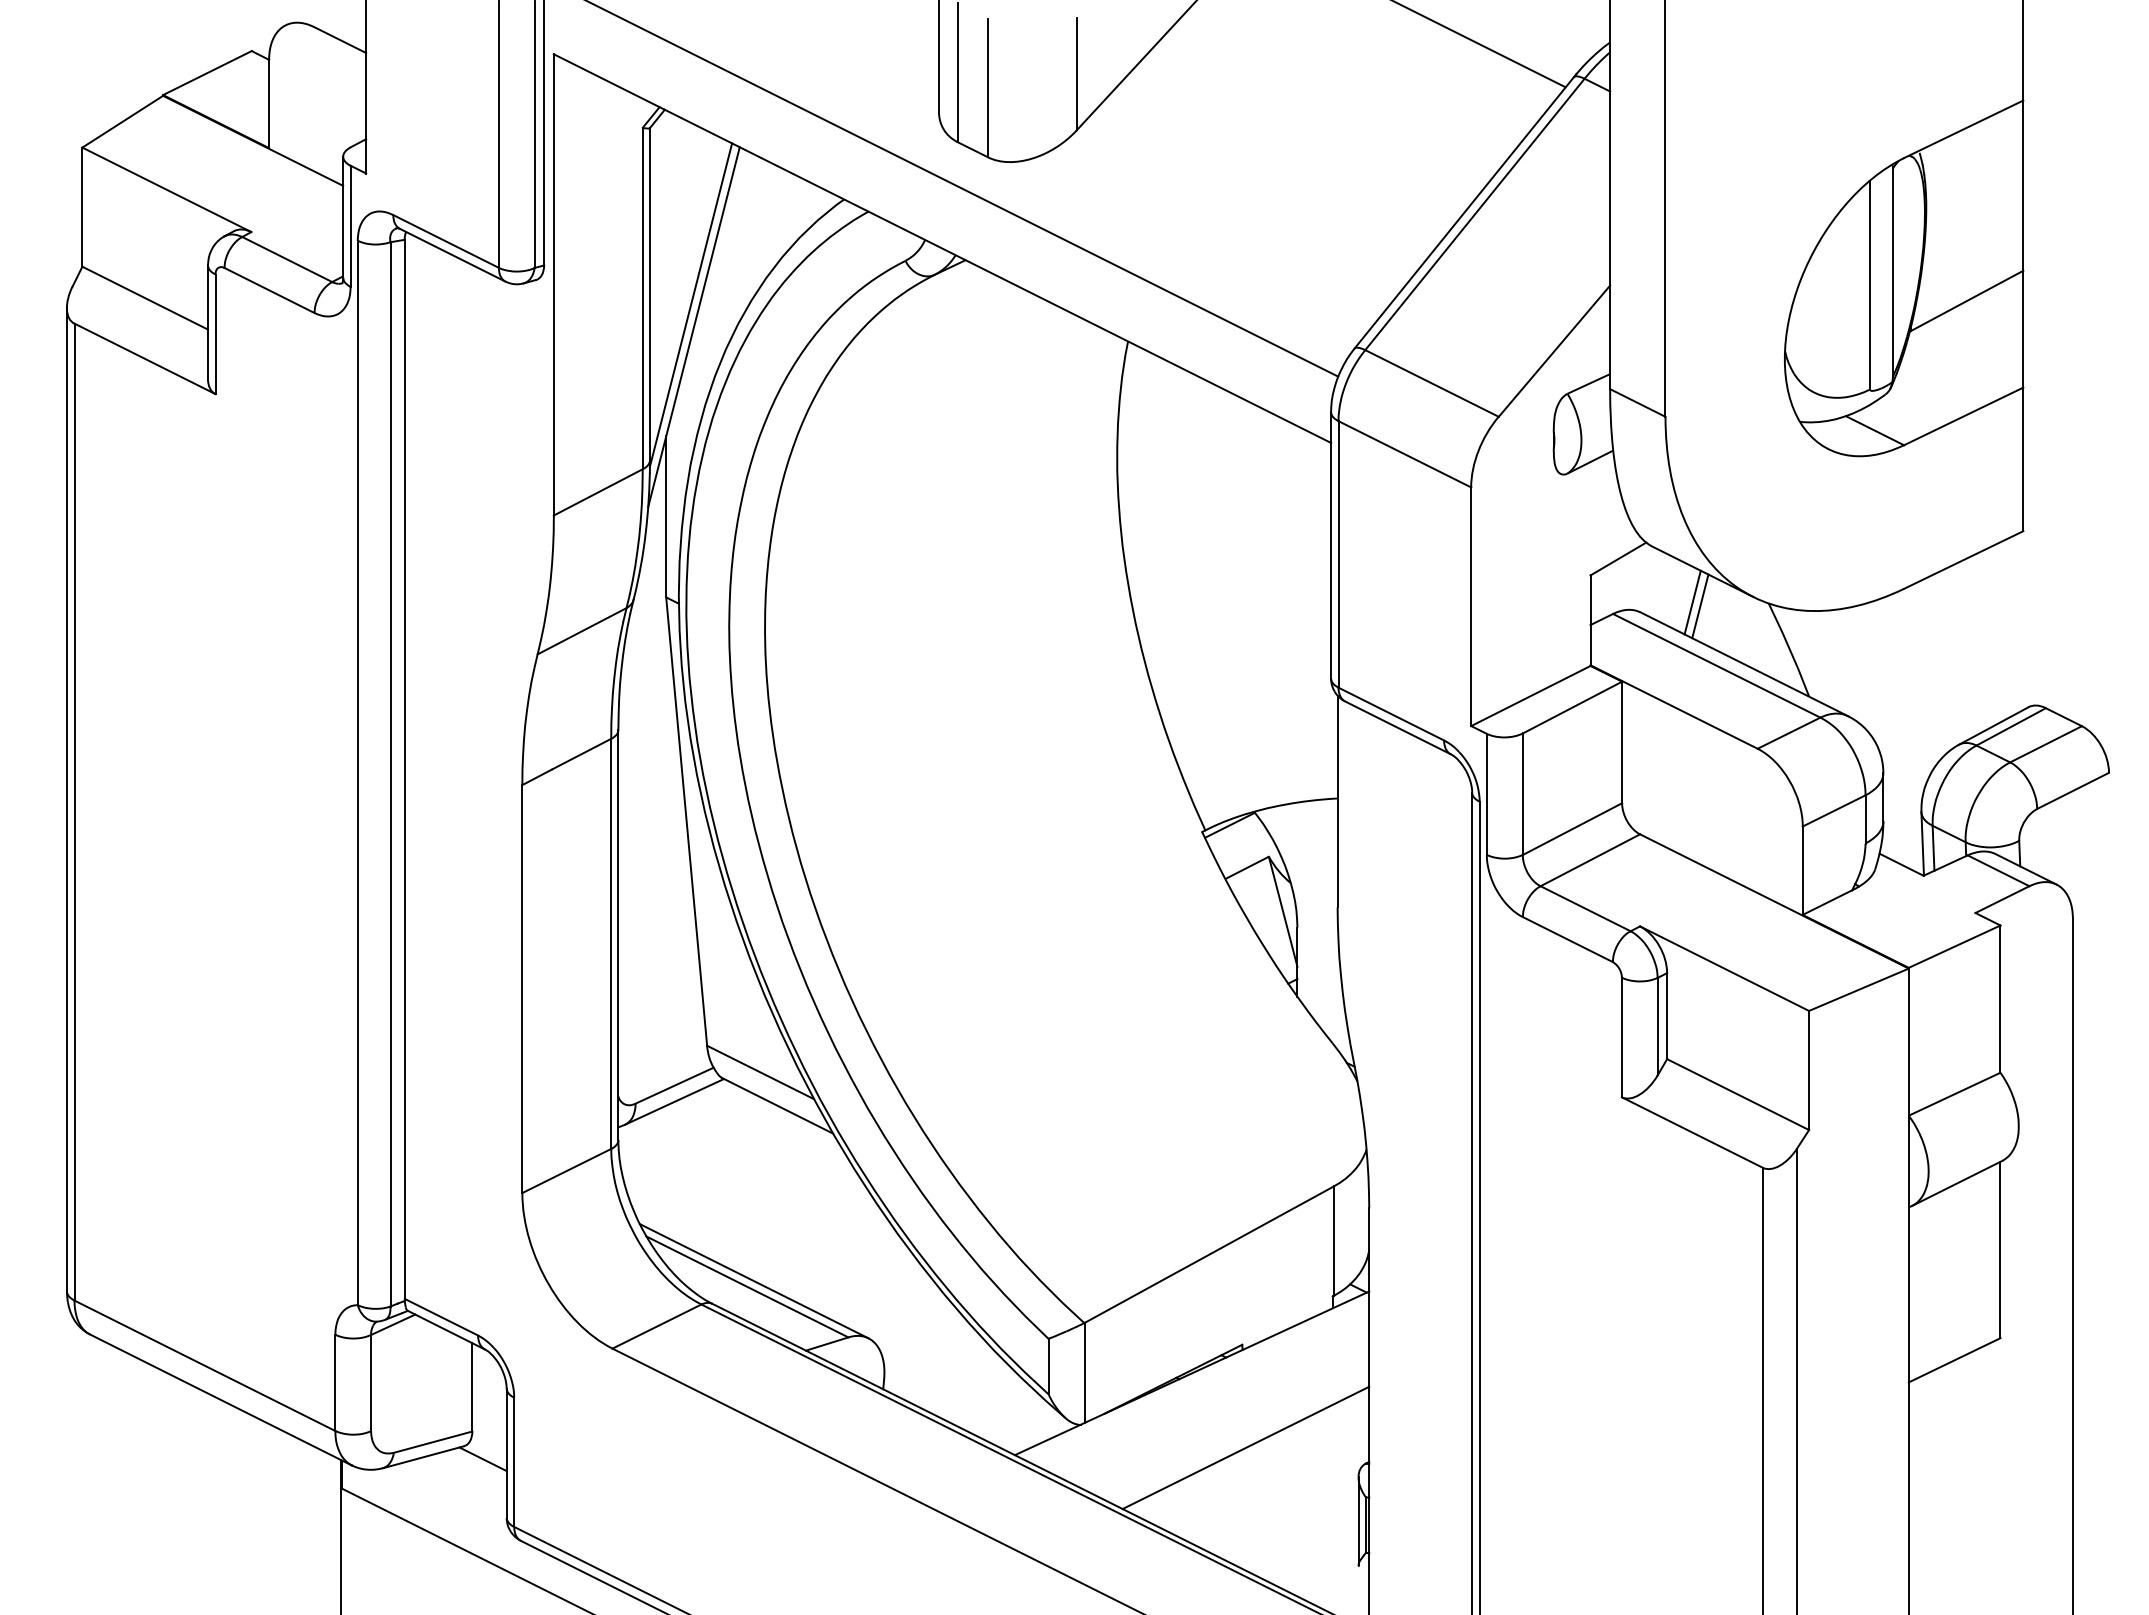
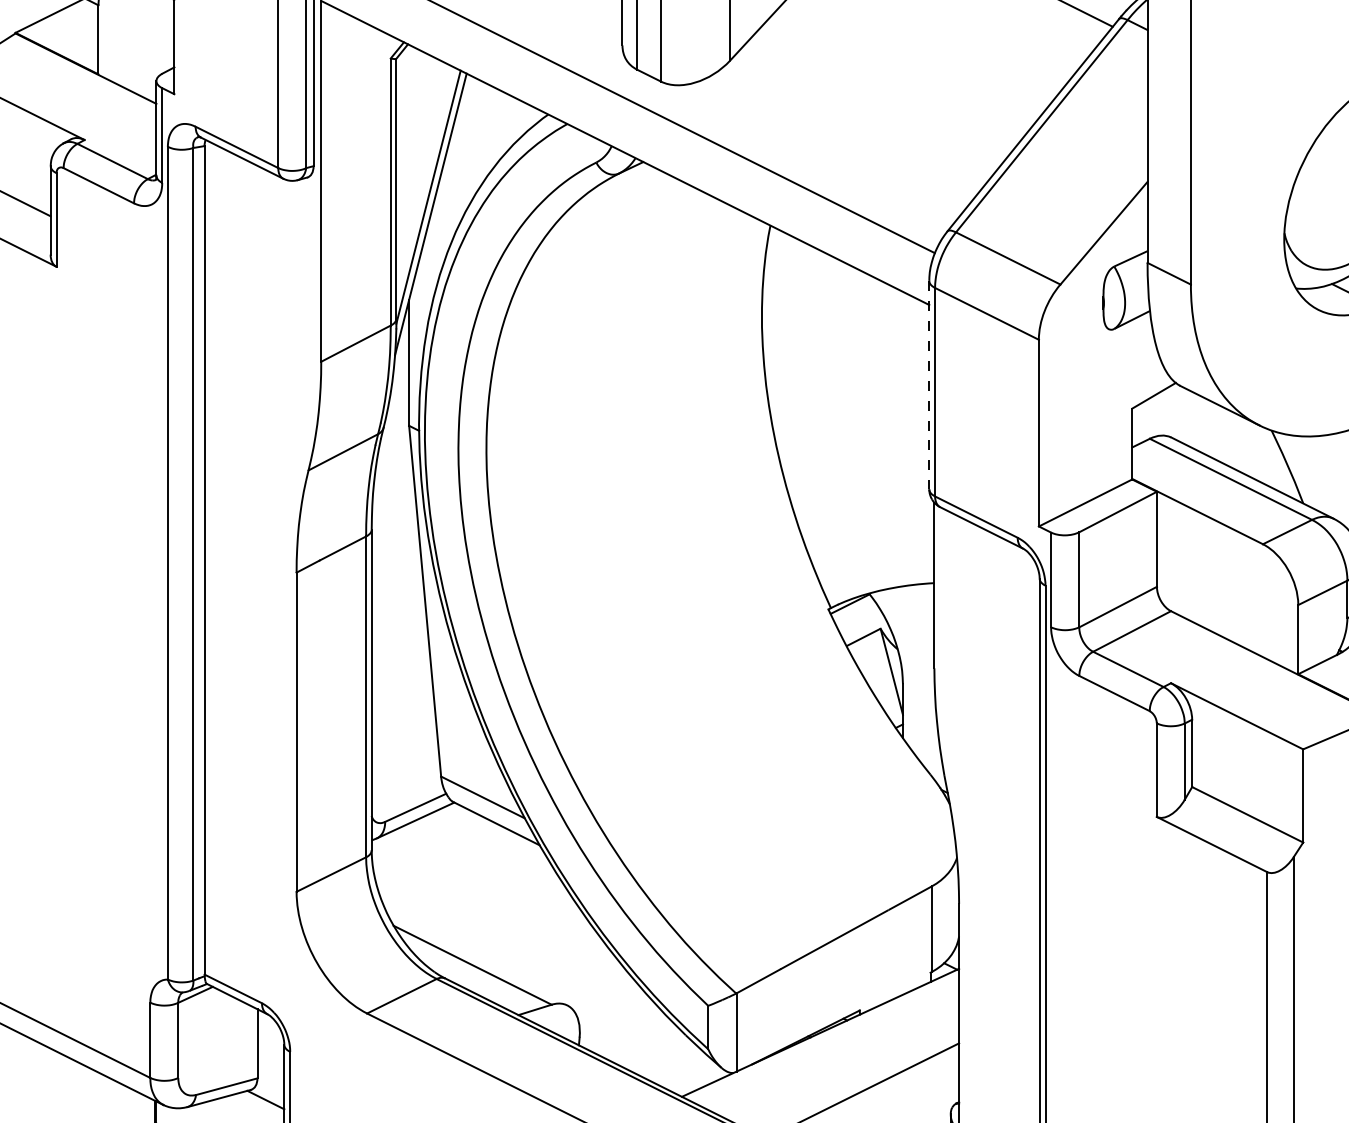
line: (1331, 545) -> (929, 385), solid -> dashed
line: (1692, 602) -> (1212, 429), removed
line: (1700, 606) -> (1218, 432), removed
line: (753, 1281) -> (477, 961), removed

